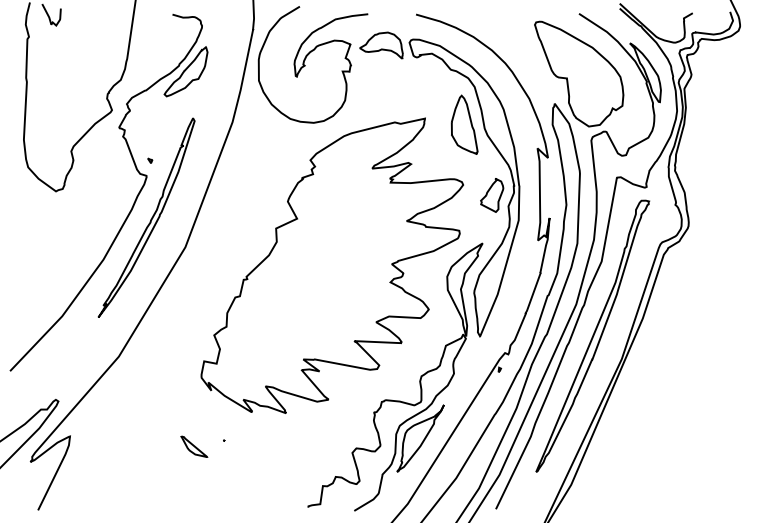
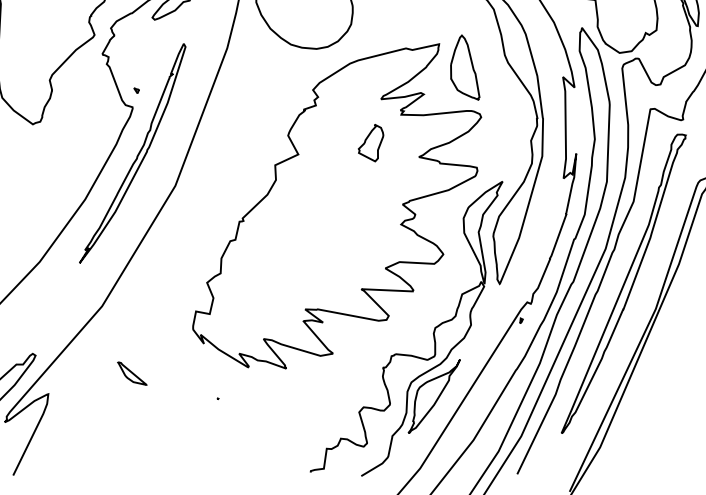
part: (464, 124) -> (465, 67), moved
part: (492, 195) -> (371, 143), moved
part: (194, 446) -> (132, 373), moved

